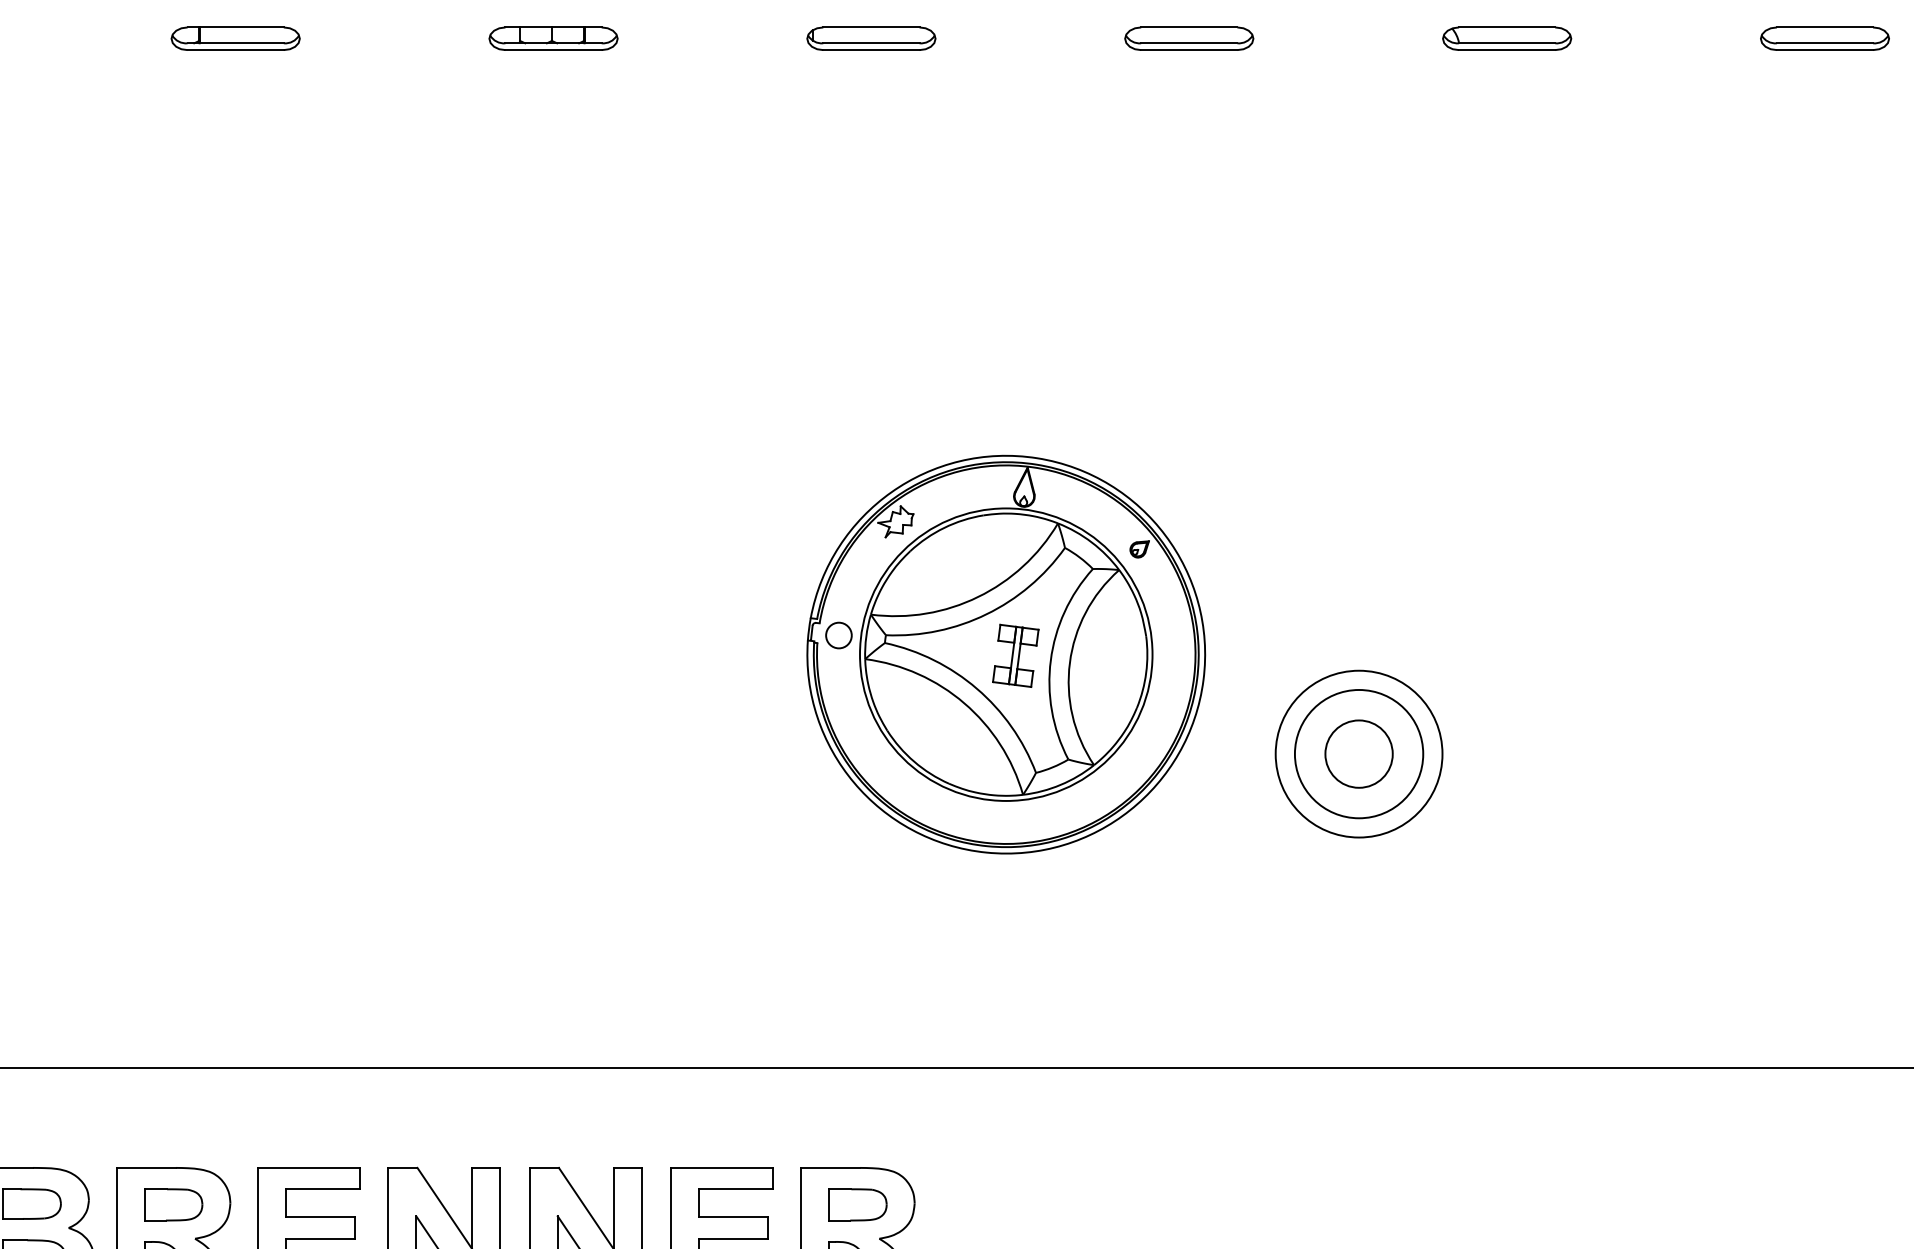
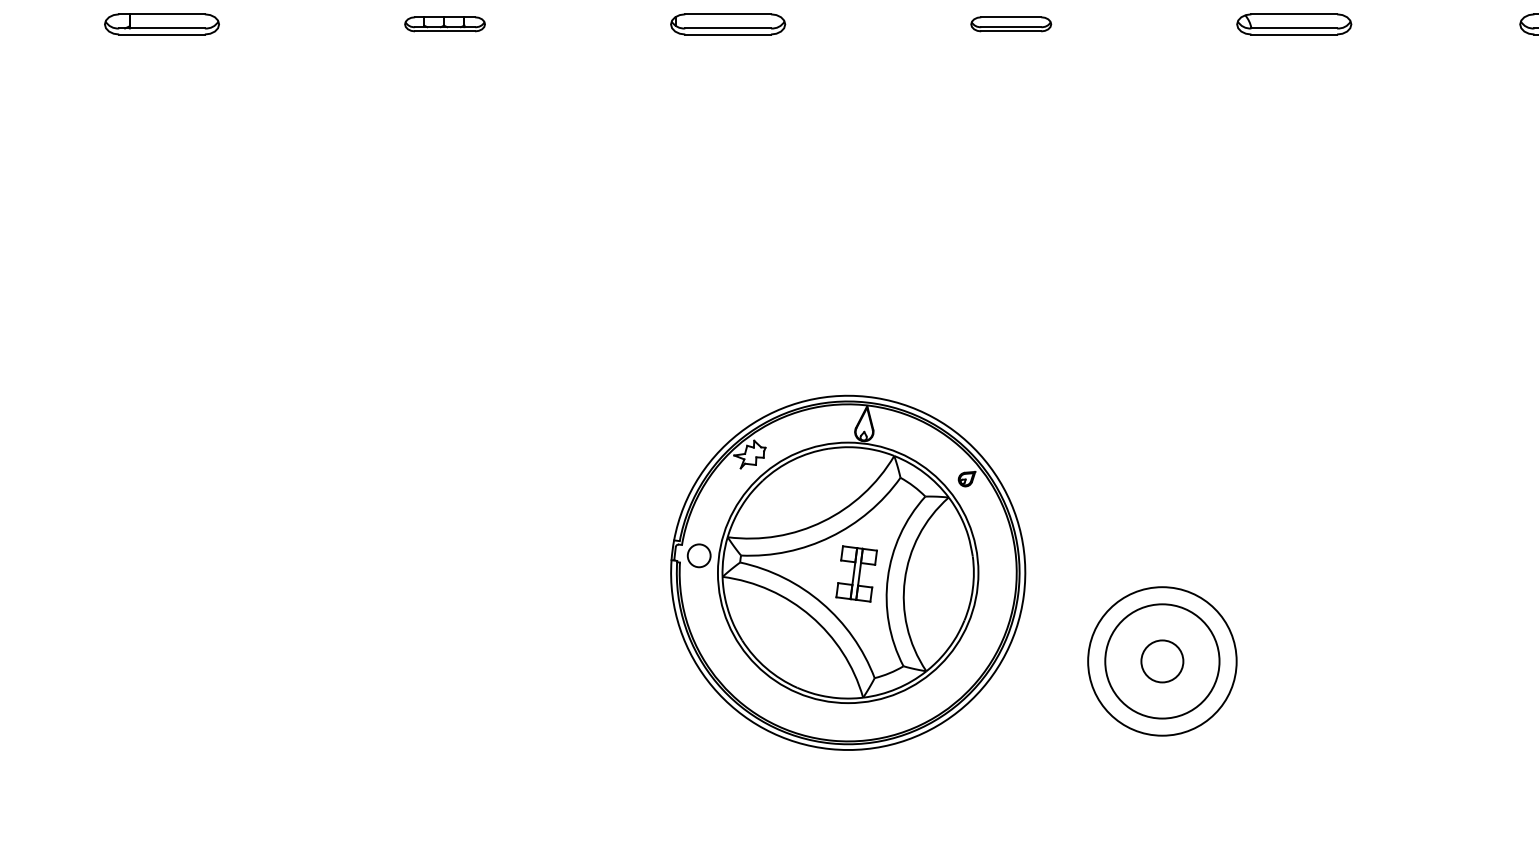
part: (553, 38) -> (445, 24), size x0.7
part: (1189, 38) -> (1011, 24), size x0.7
circle: (1358, 753) -> (1161, 660), size x0.7

